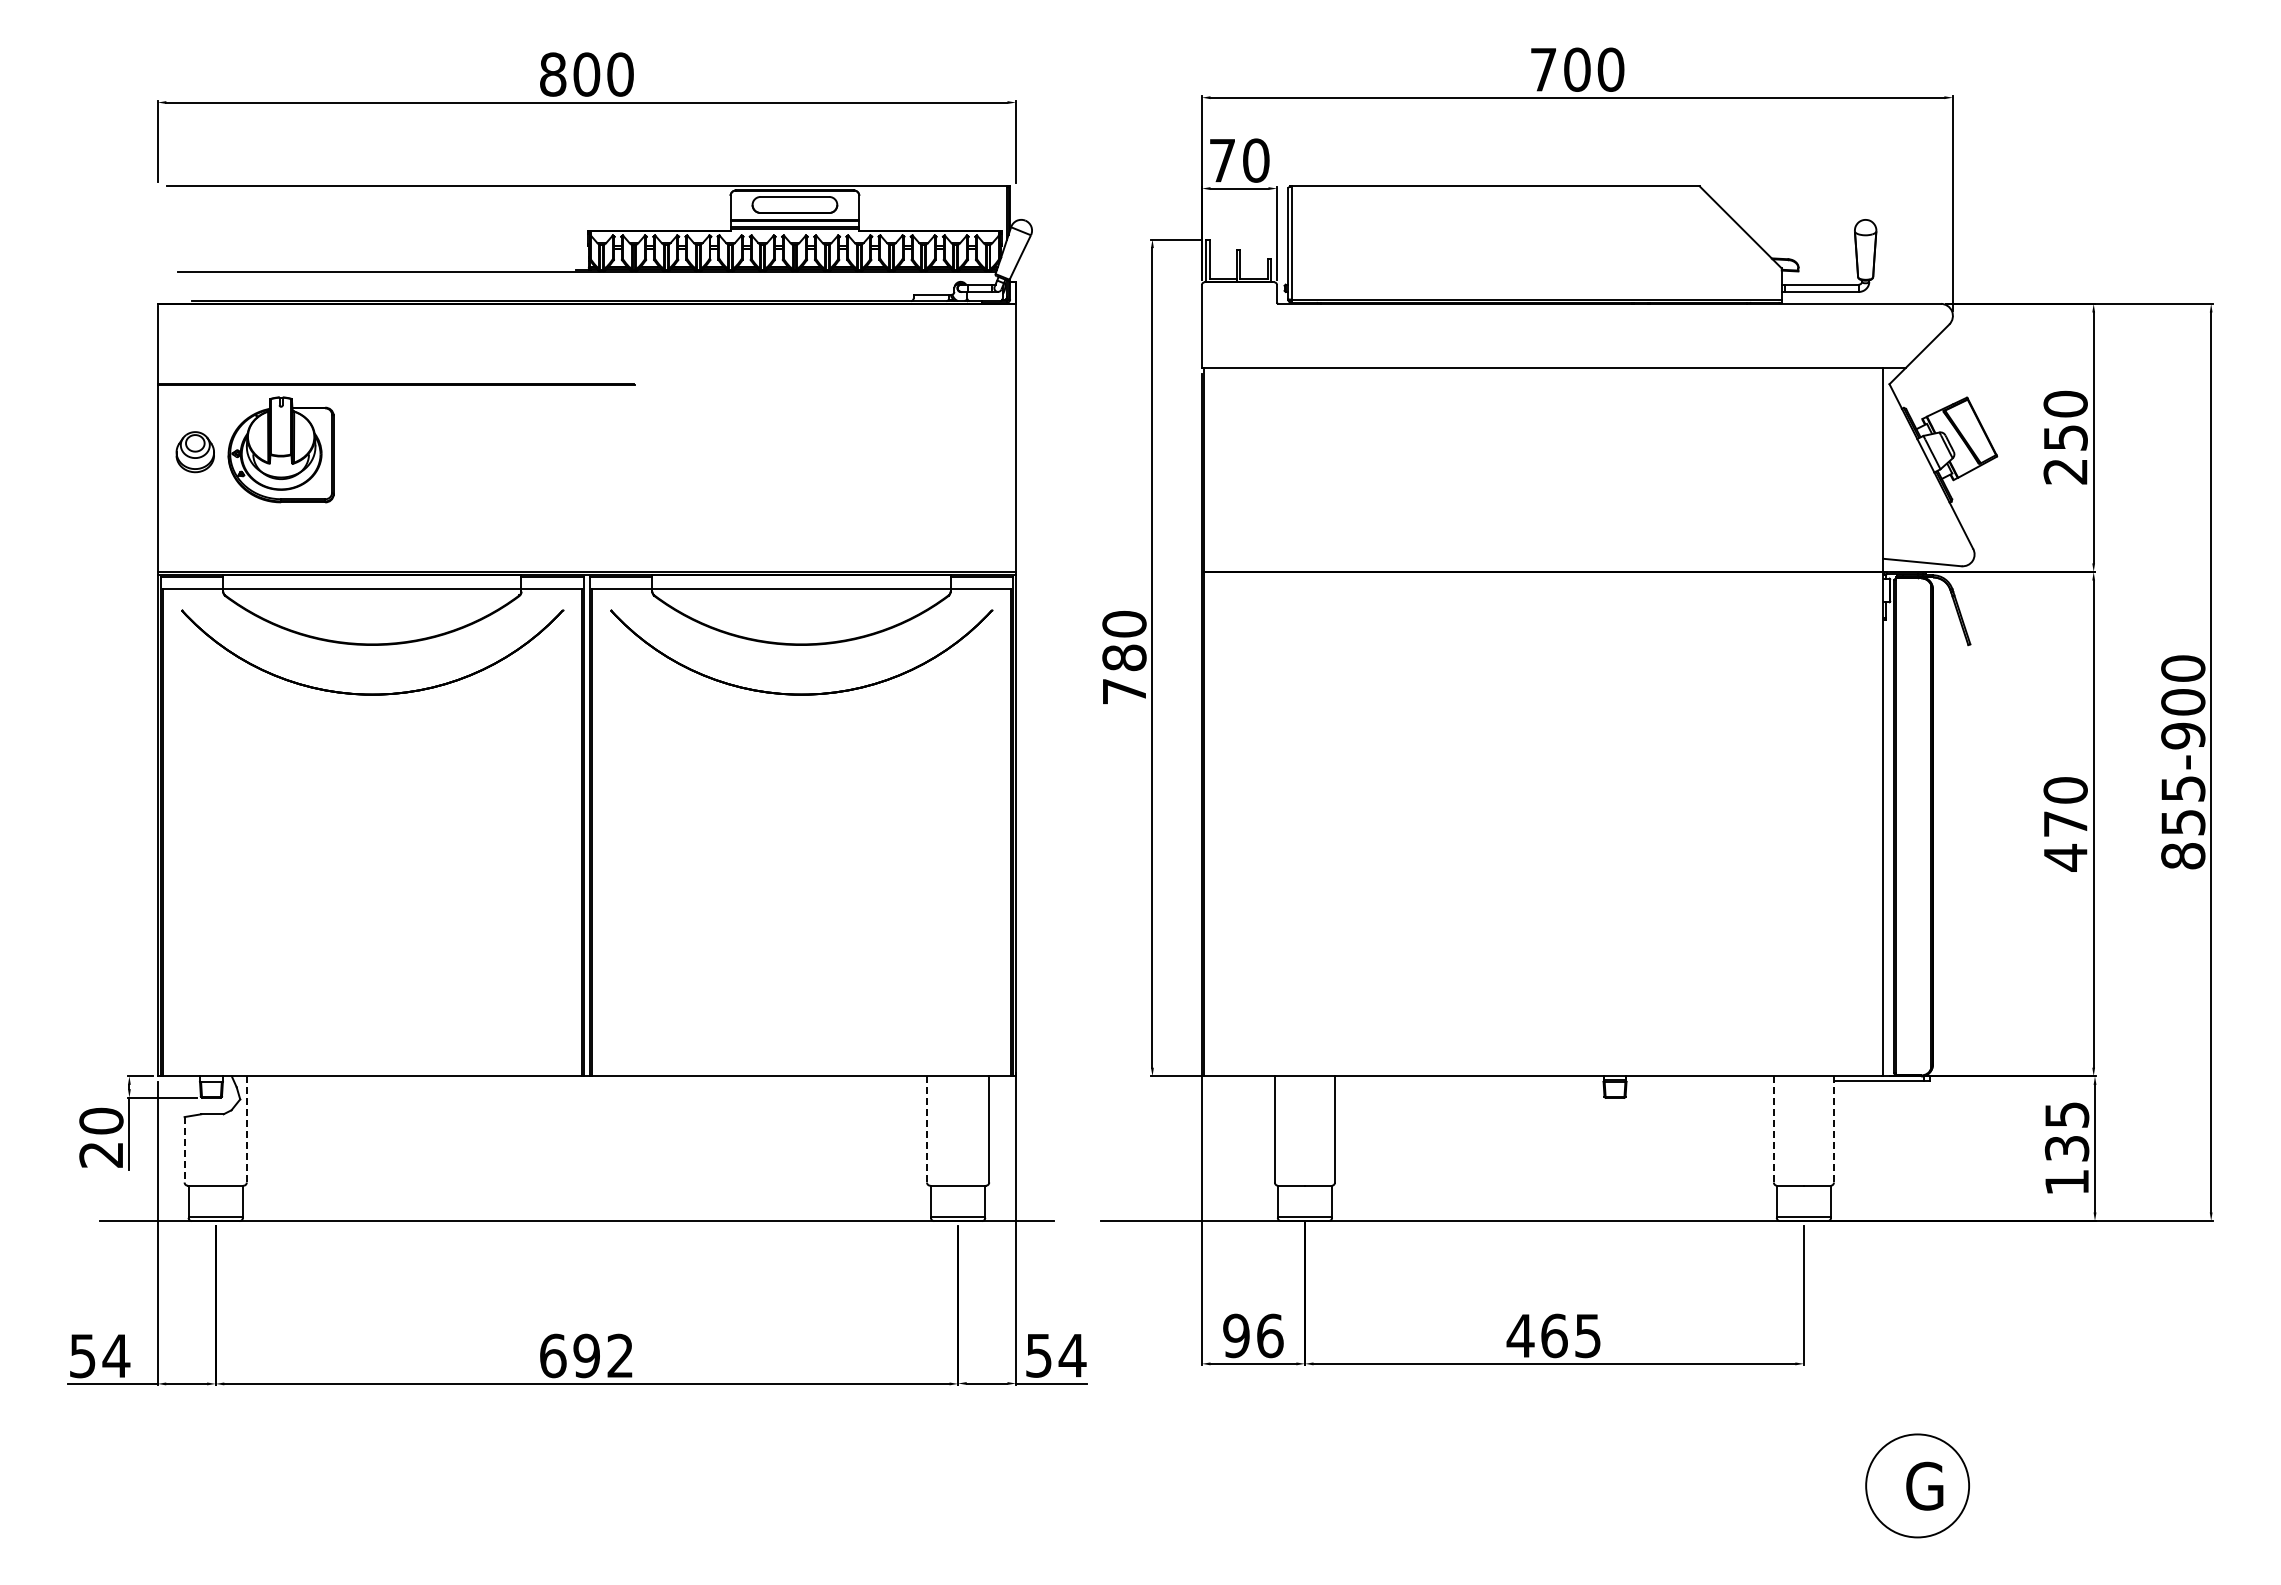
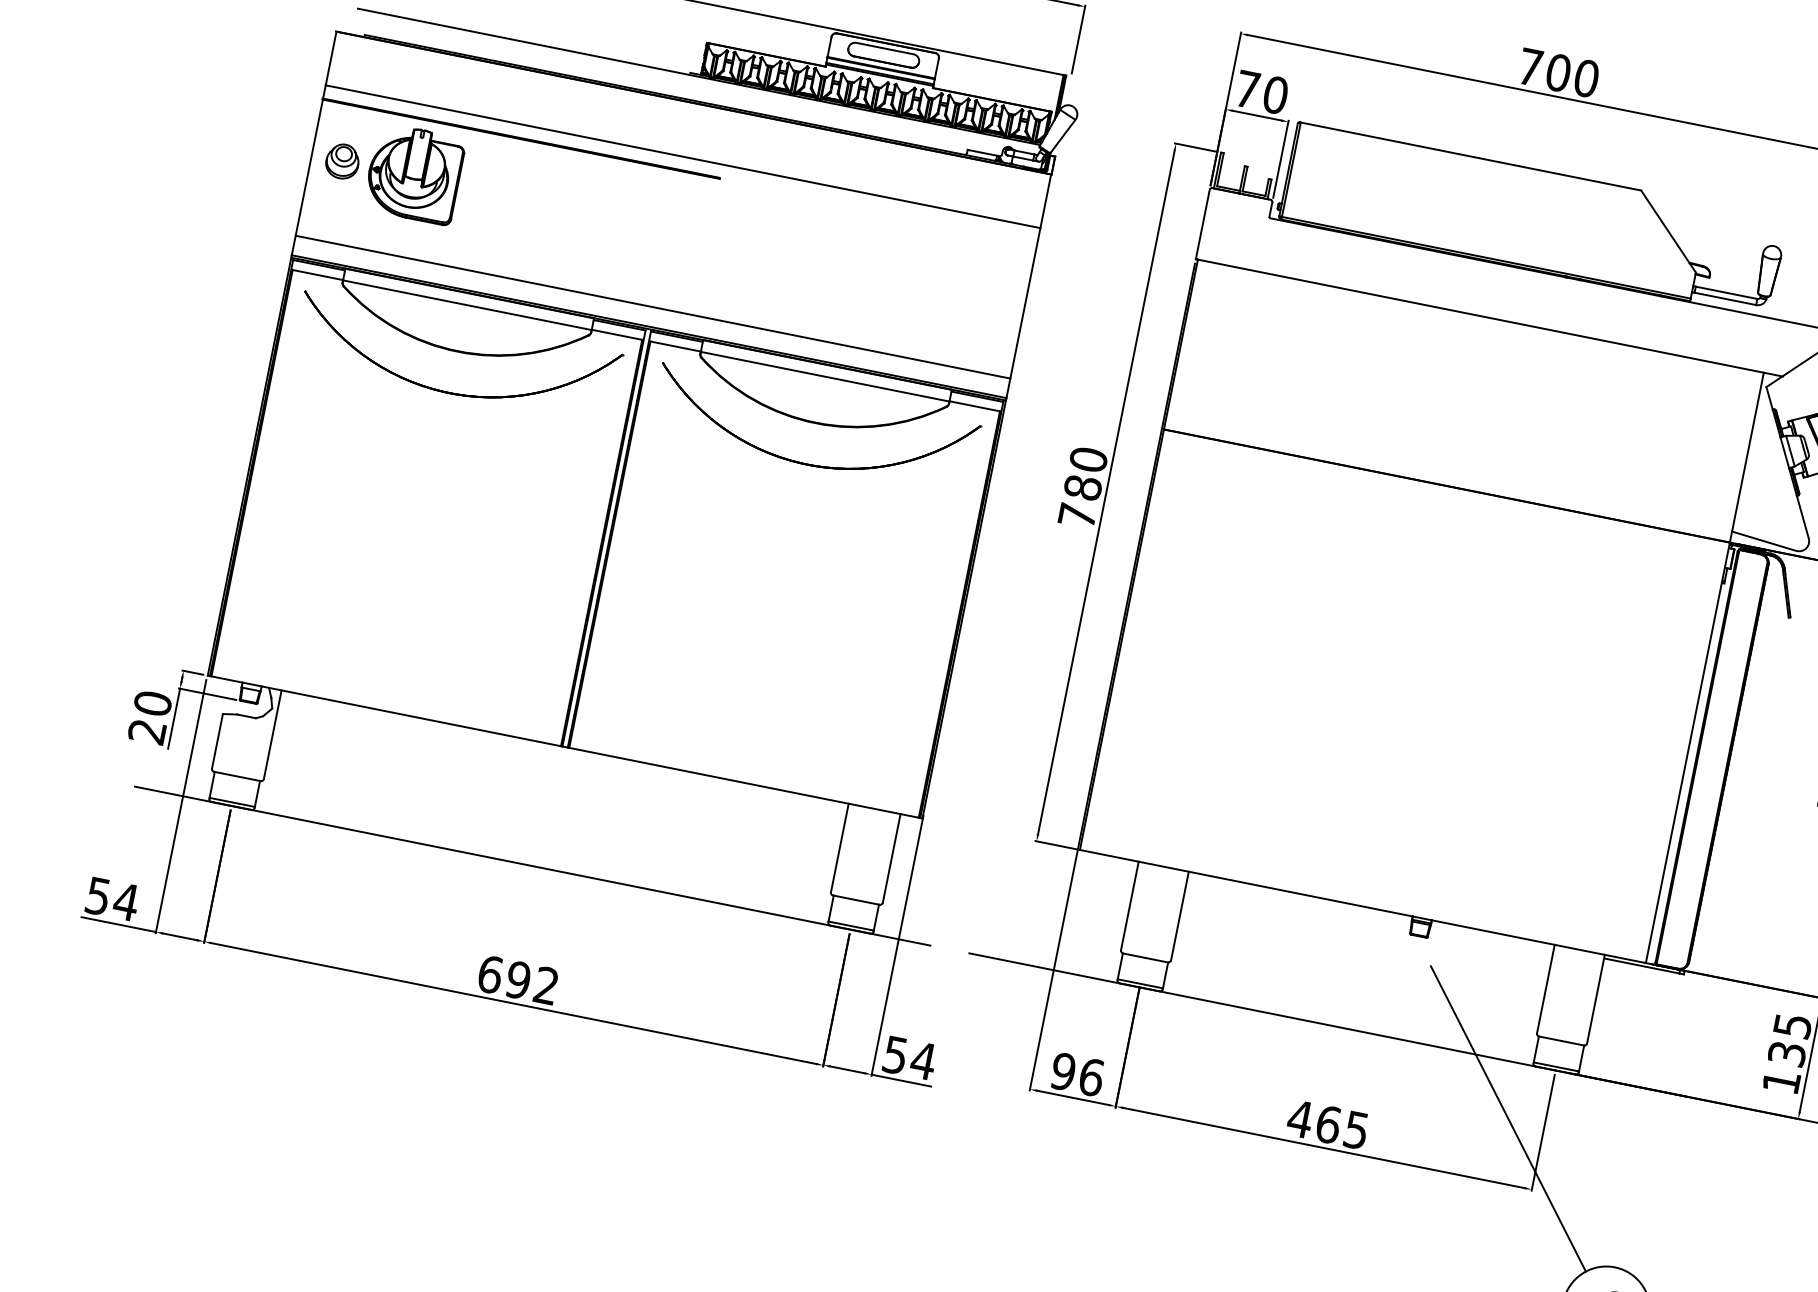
line: (586, 368) -> (682, 156), added
line: (586, 548) -> (652, 306), added
line: (246, 1129) -> (272, 734), dashed -> solid
line: (927, 1129) -> (840, 848), dashed -> solid
line: (1773, 1129) -> (1545, 989), dashed -> solid
line: (1833, 1129) -> (1595, 999), dashed -> solid
line: (184, 1149) -> (217, 741), dashed -> solid
line: (1760, 1287) -> (1508, 1118), added

